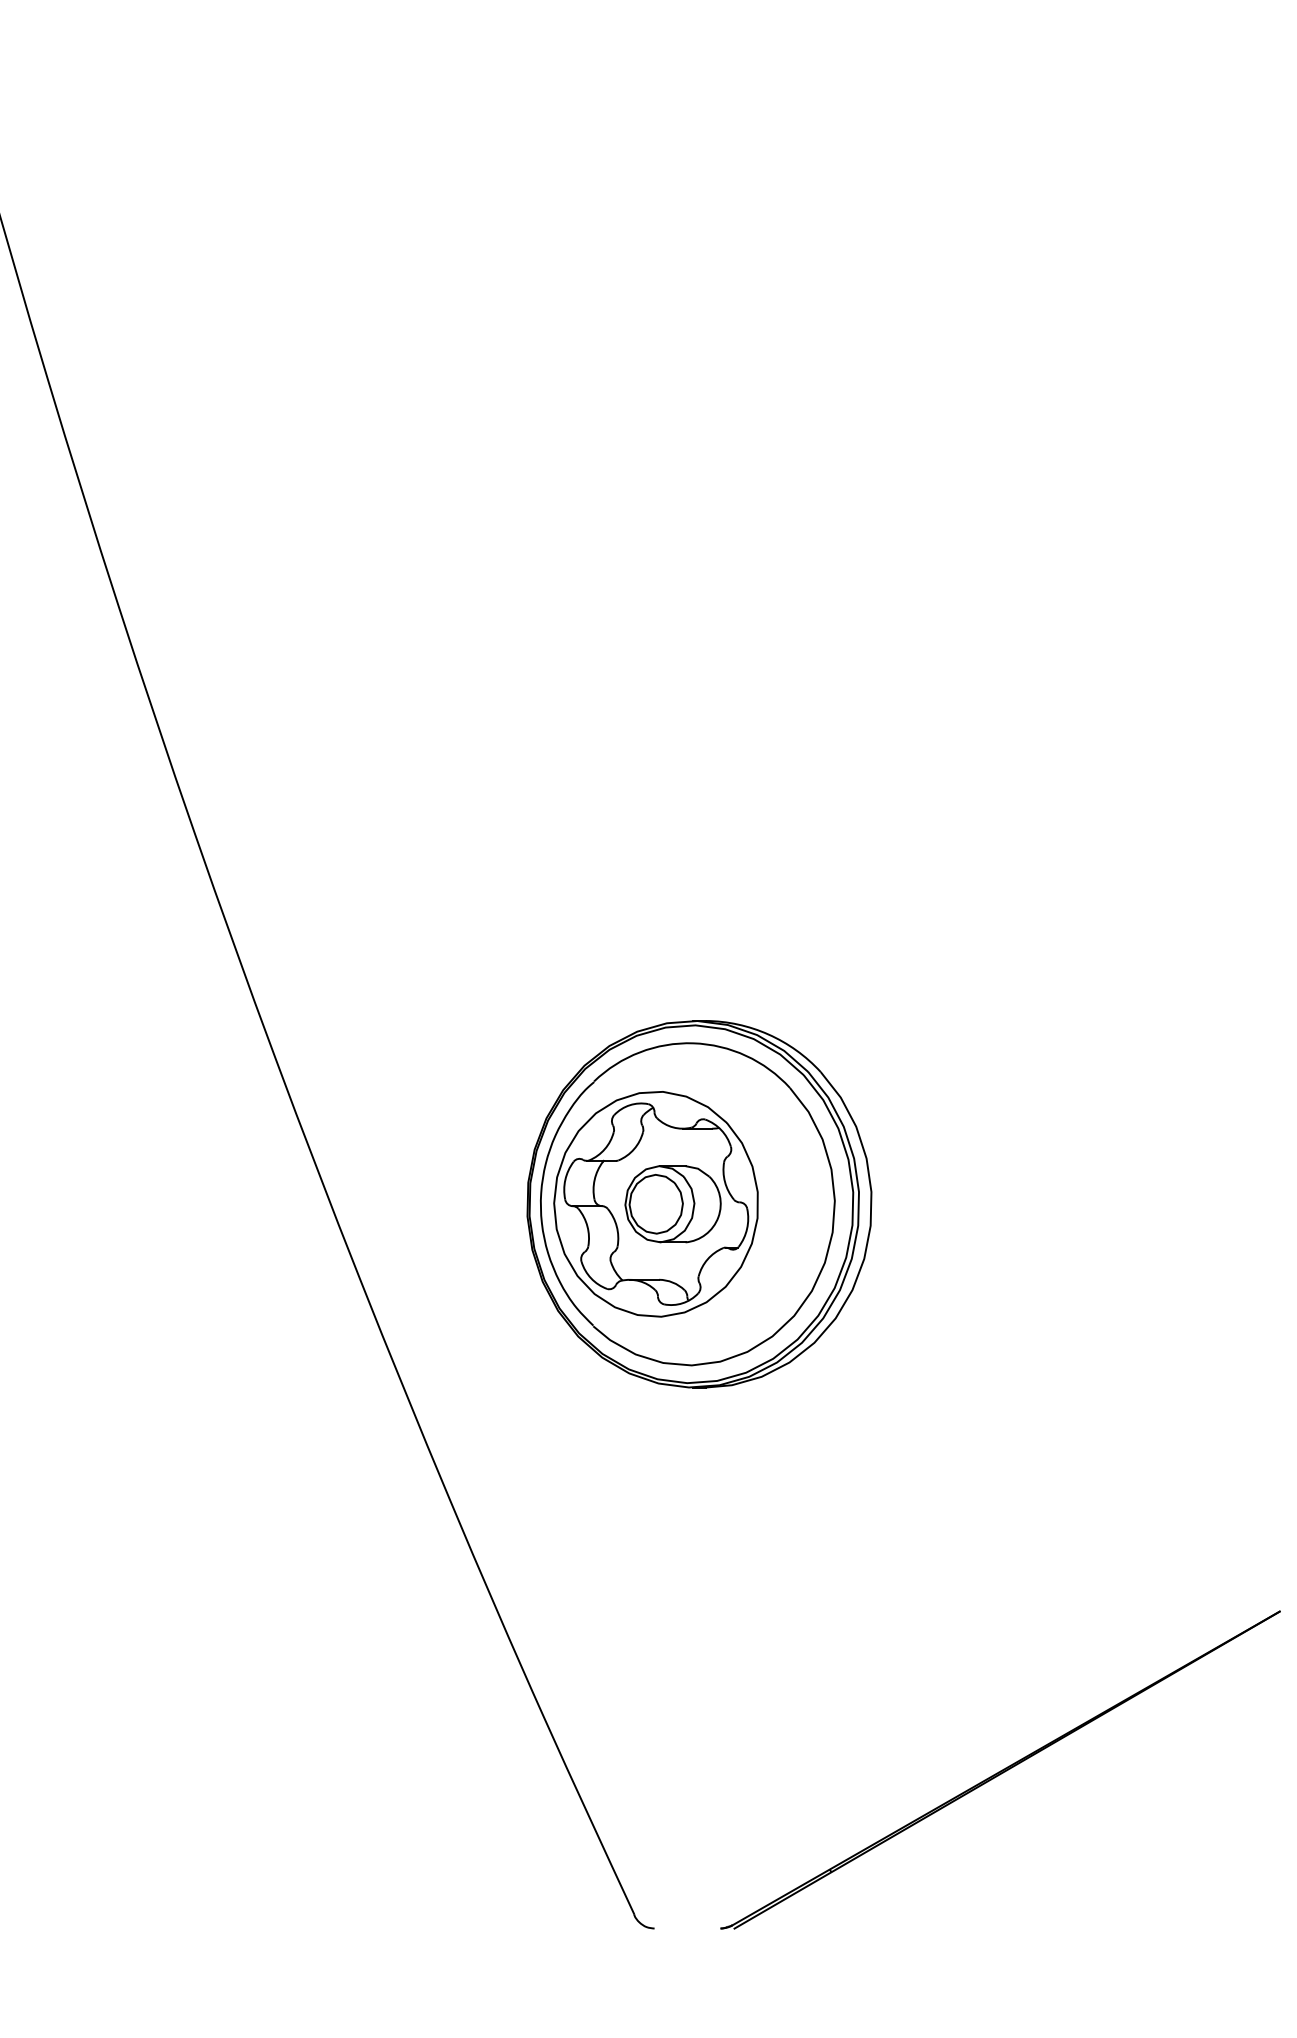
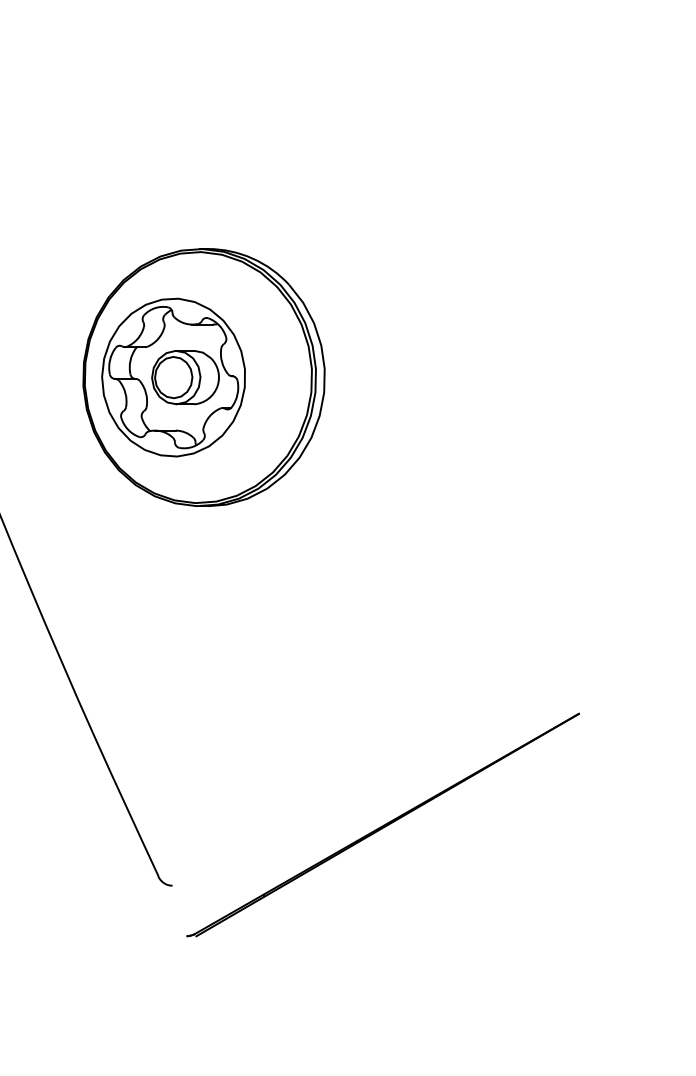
part: (687, 1204) -> (195, 377), removed
part: (1000, 1769) -> (382, 824), moved

